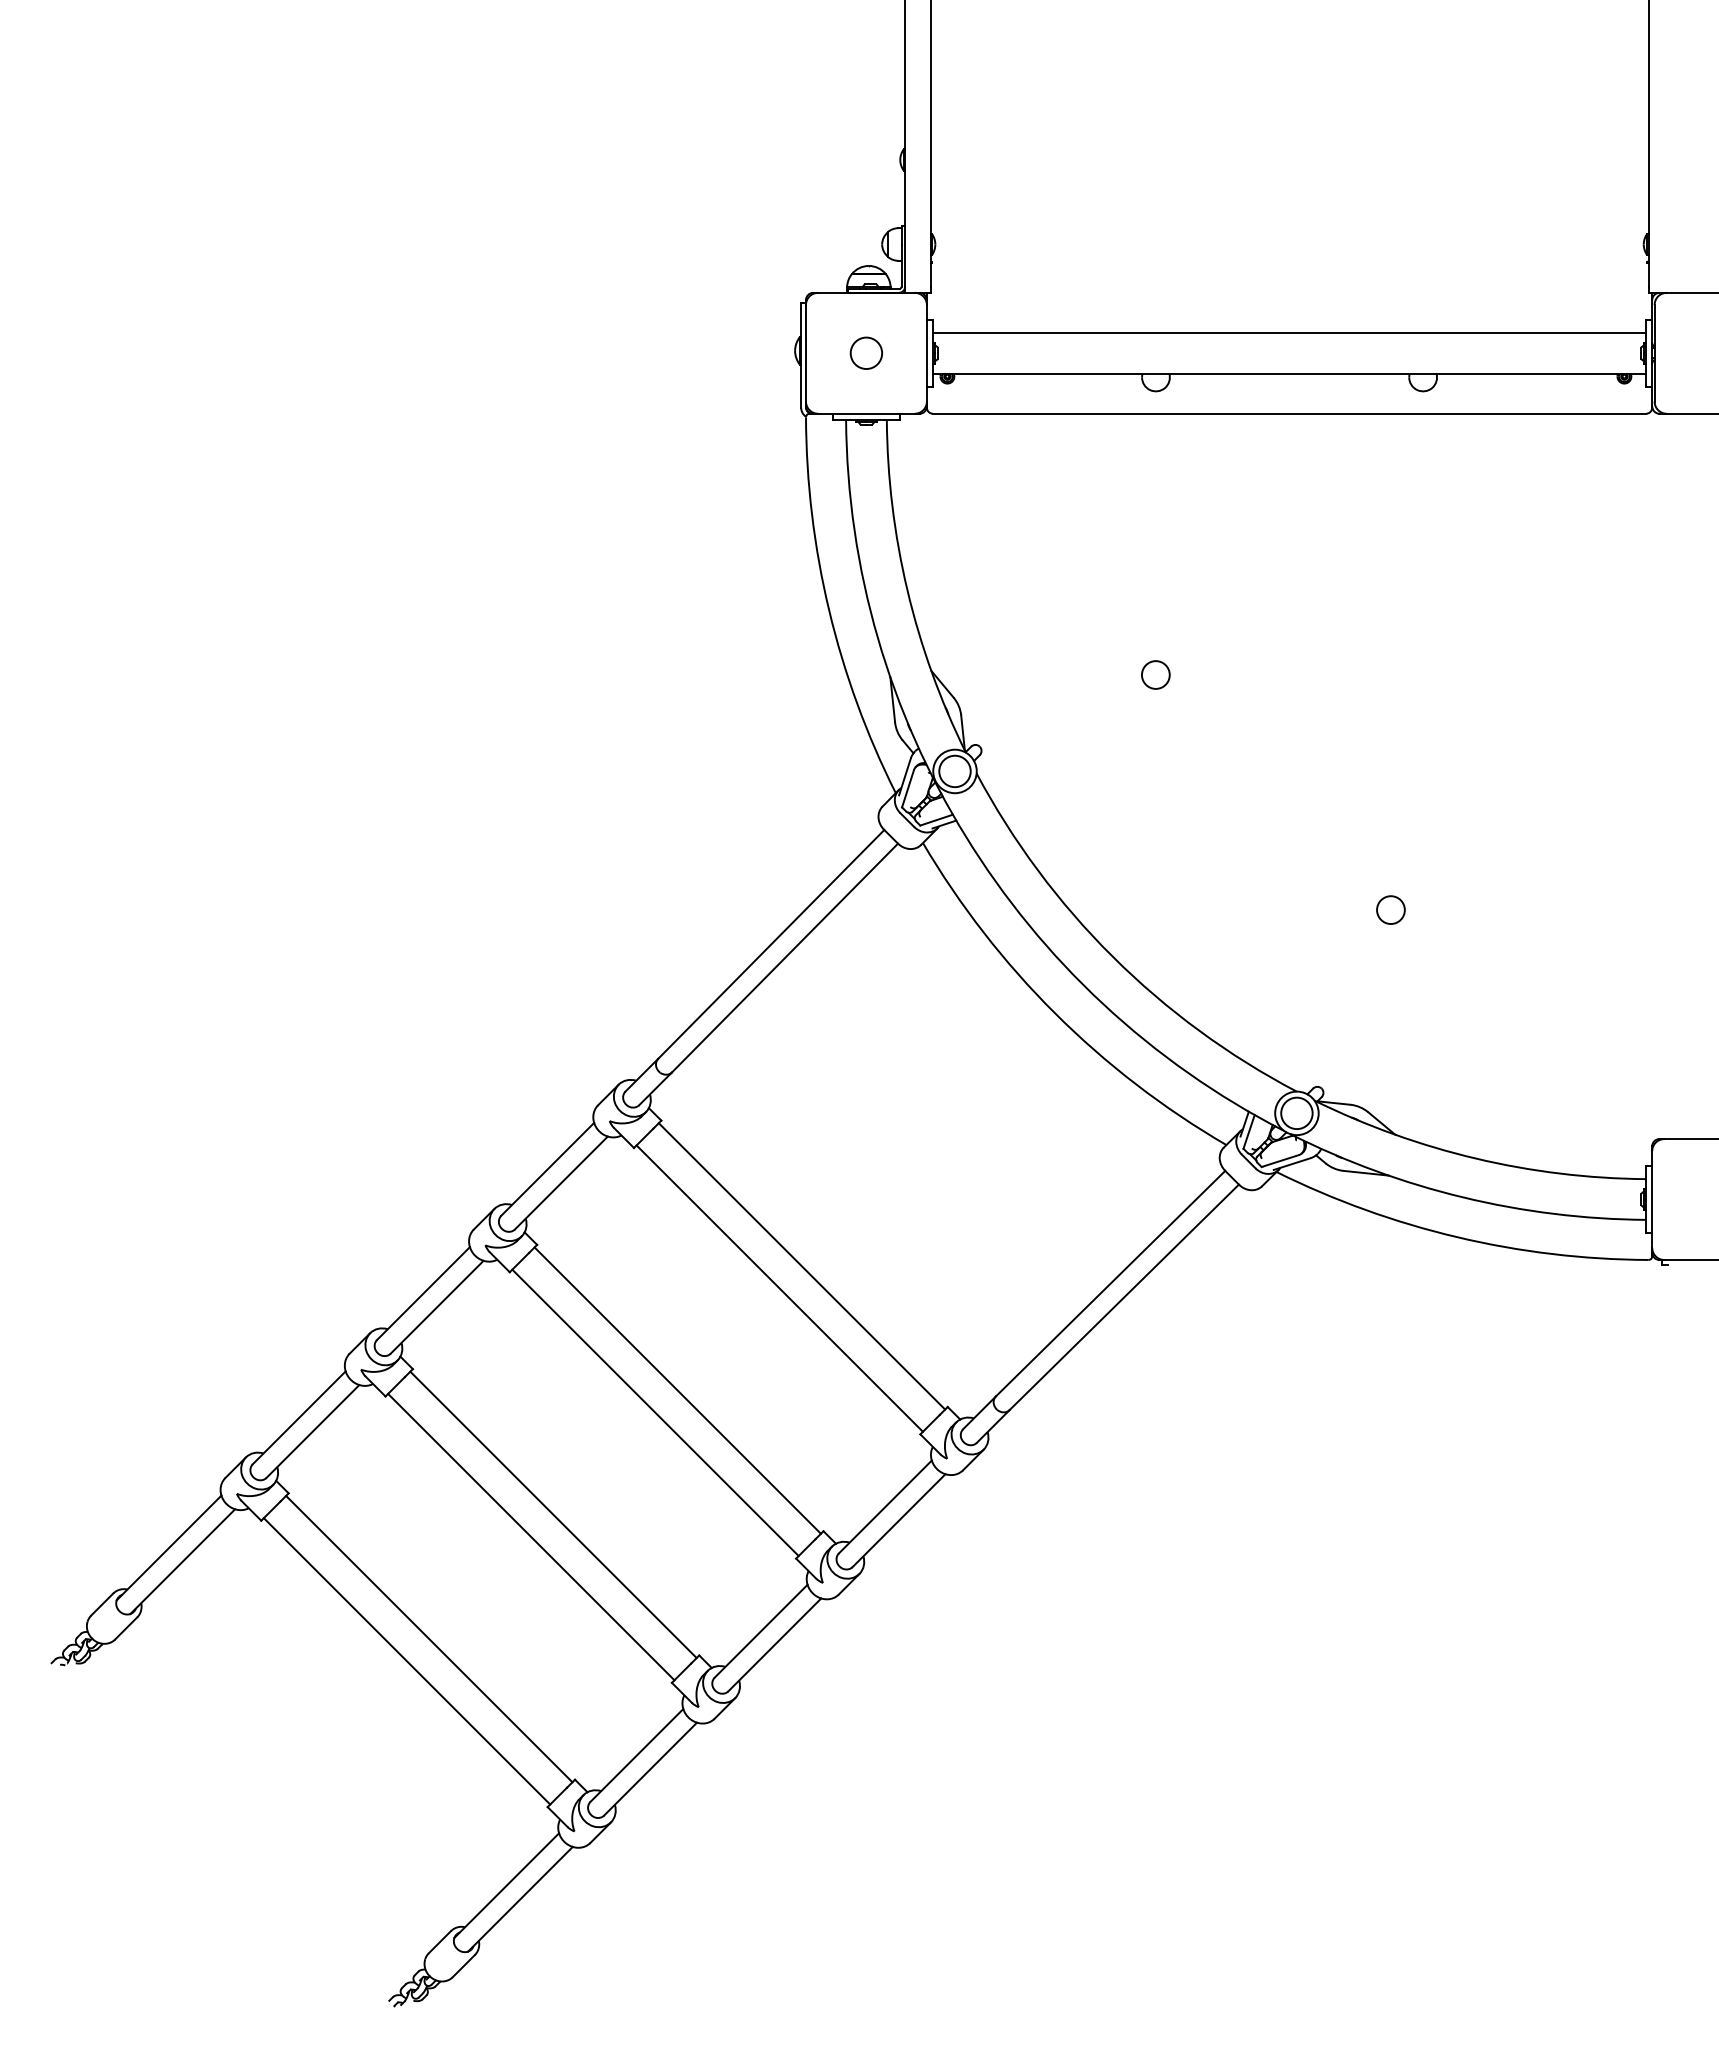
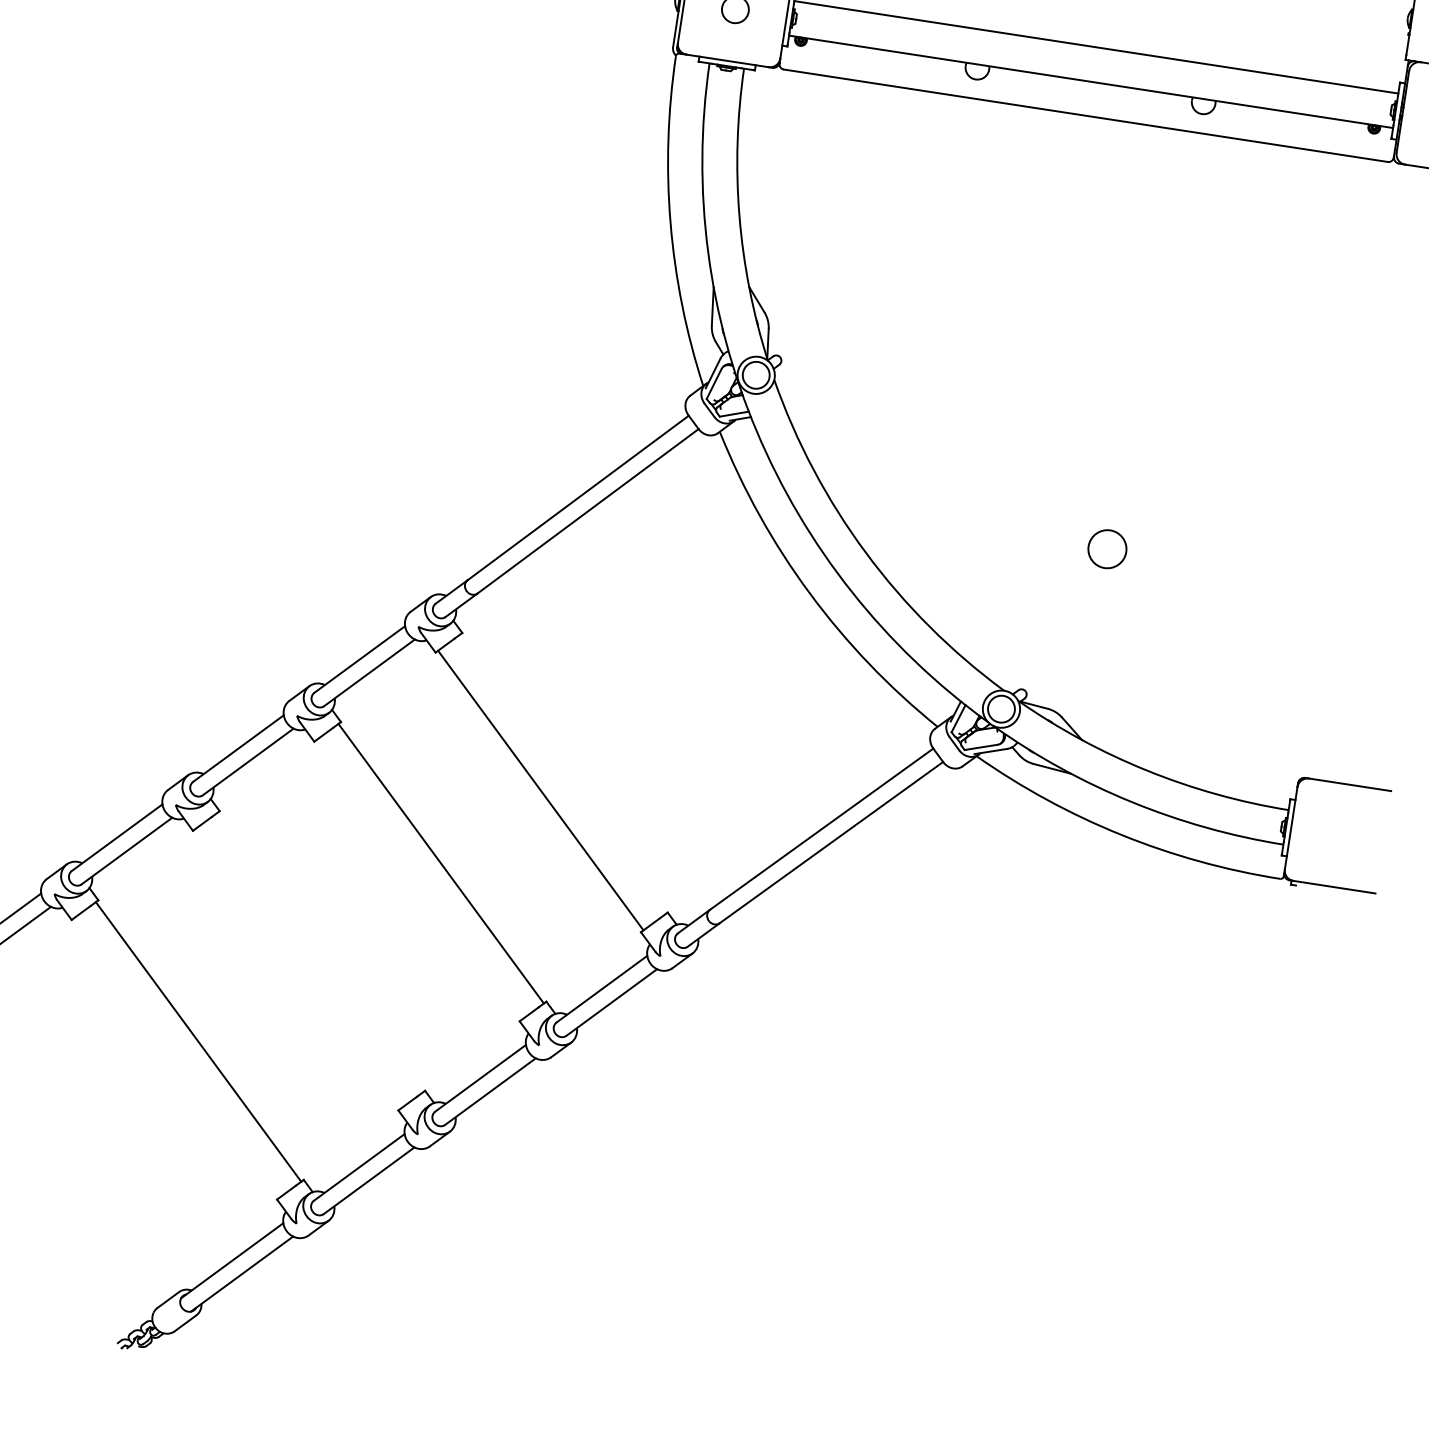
circle: (1155, 674) -> (938, 319), removed
circle: (1390, 910) -> (1107, 549), size x1.6
line: (801, 1266) -> (562, 774), removed
line: (655, 1412) -> (419, 879), removed
line: (553, 1514) -> (319, 952), removed
line: (531, 1536) -> (298, 968), removed
line: (406, 1661) -> (176, 1057), removed

